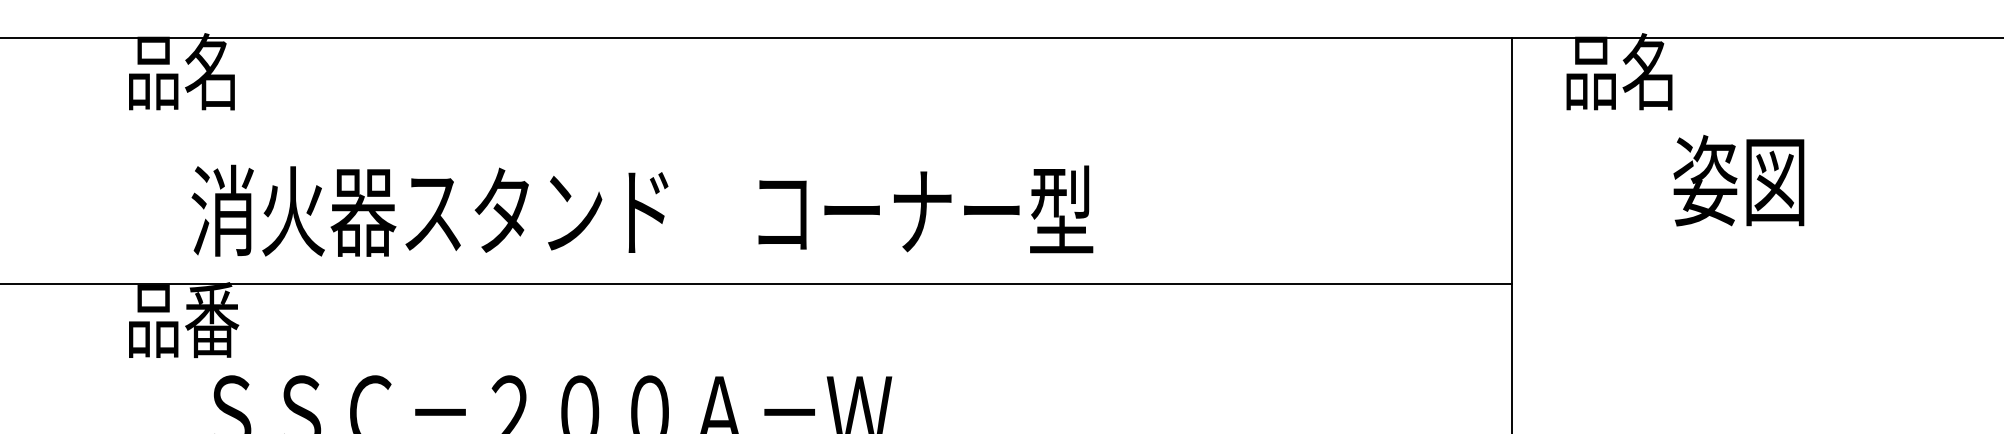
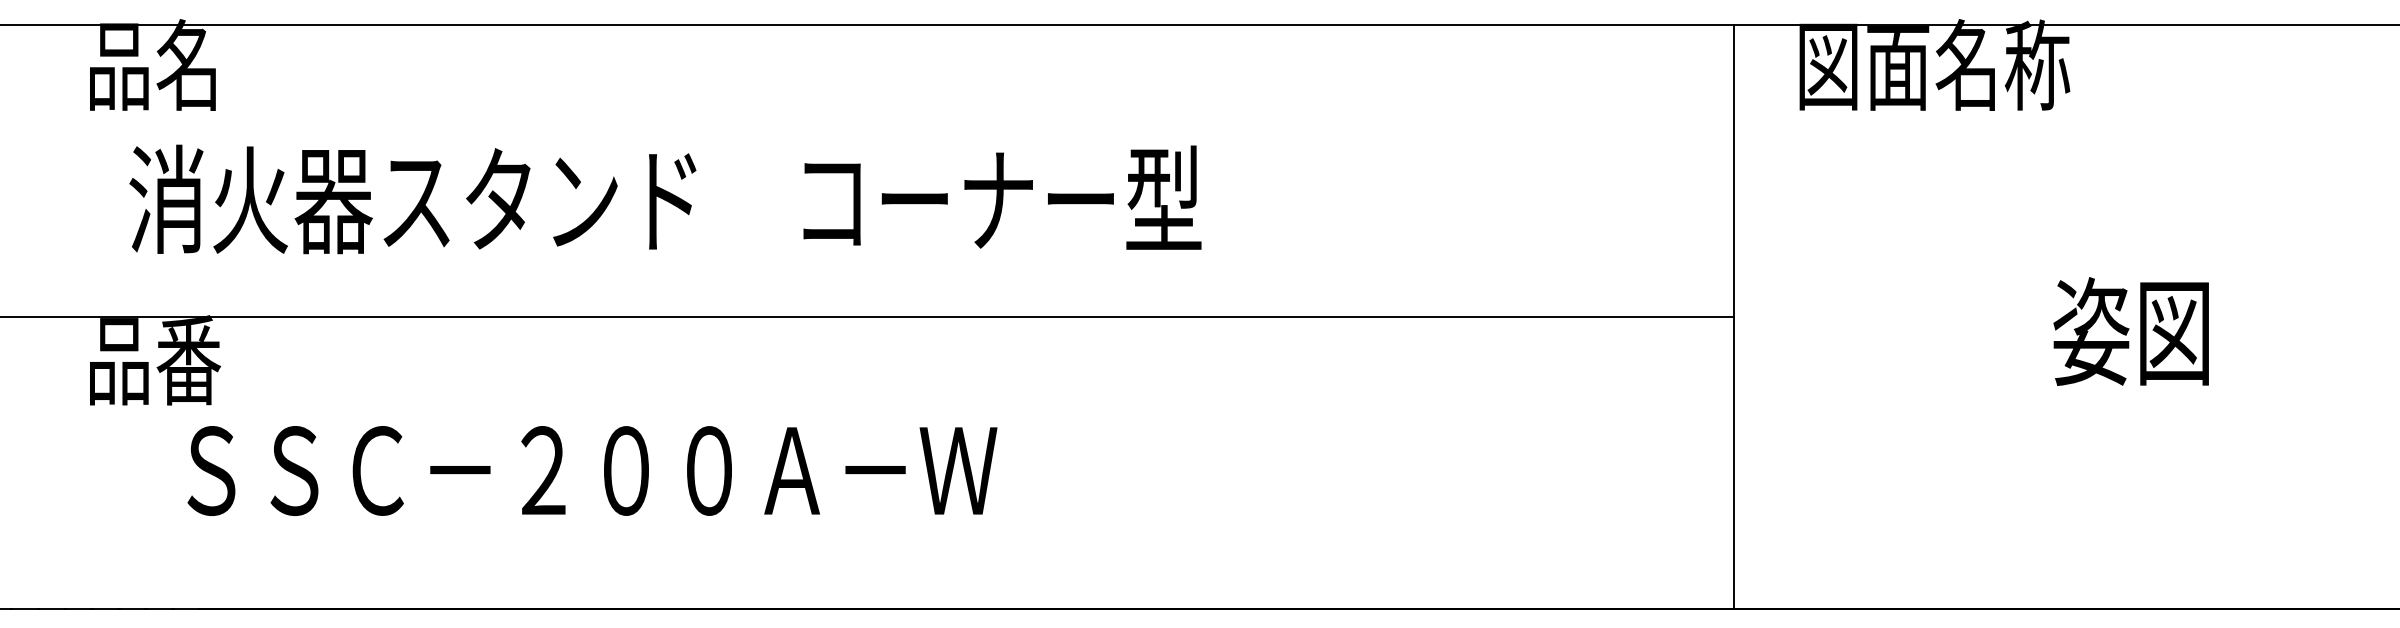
text: (1680, 71) -> (1934, 64), 品名 -> 図面名称
text: (1738, 180) -> (2130, 331), moved
text: (642, 210) -> (665, 199), moved

